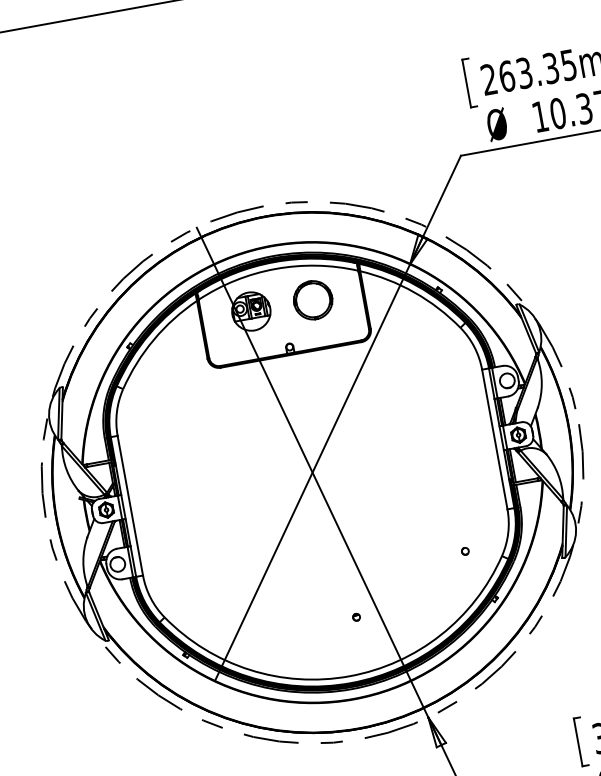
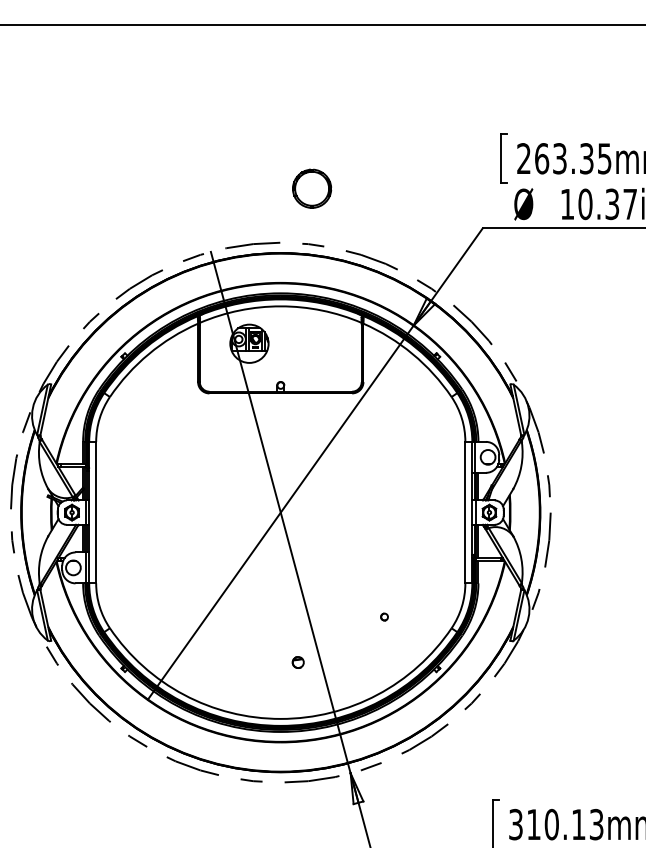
part: (313, 299) -> (312, 188), moved
part: (465, 550) -> (384, 616), moved
part: (355, 616) -> (297, 661), size x1.6

